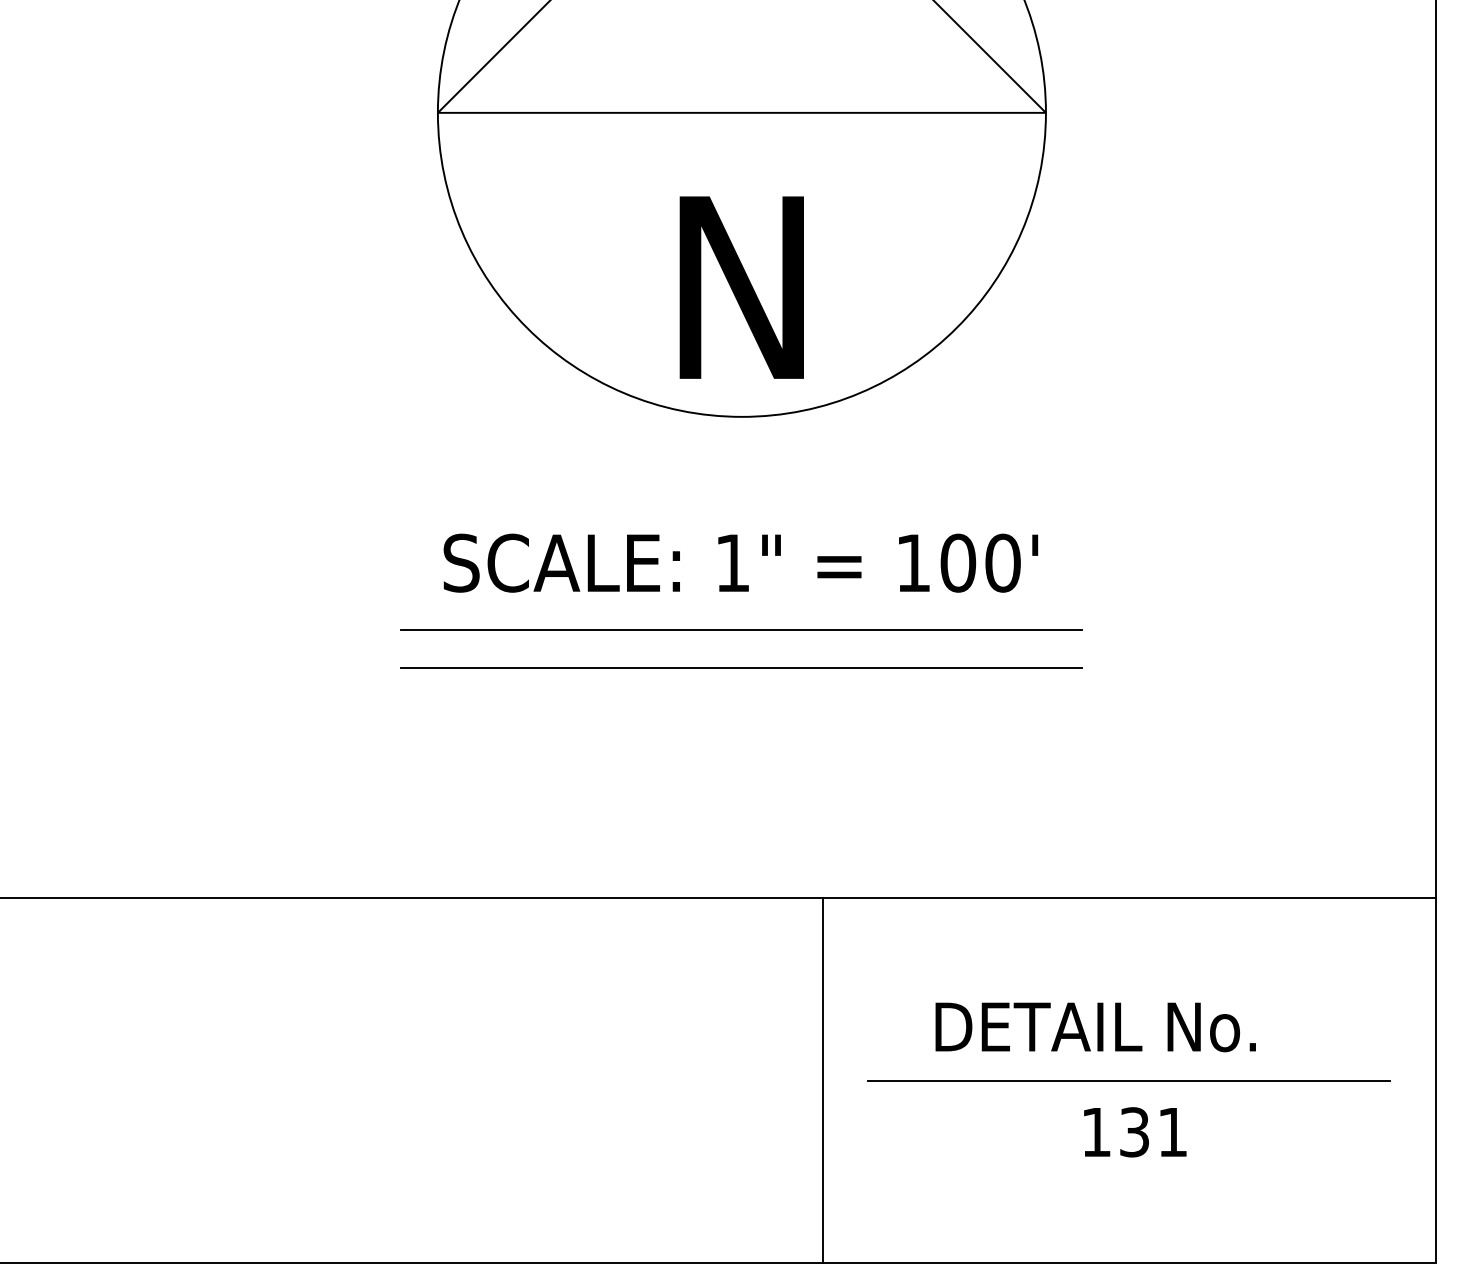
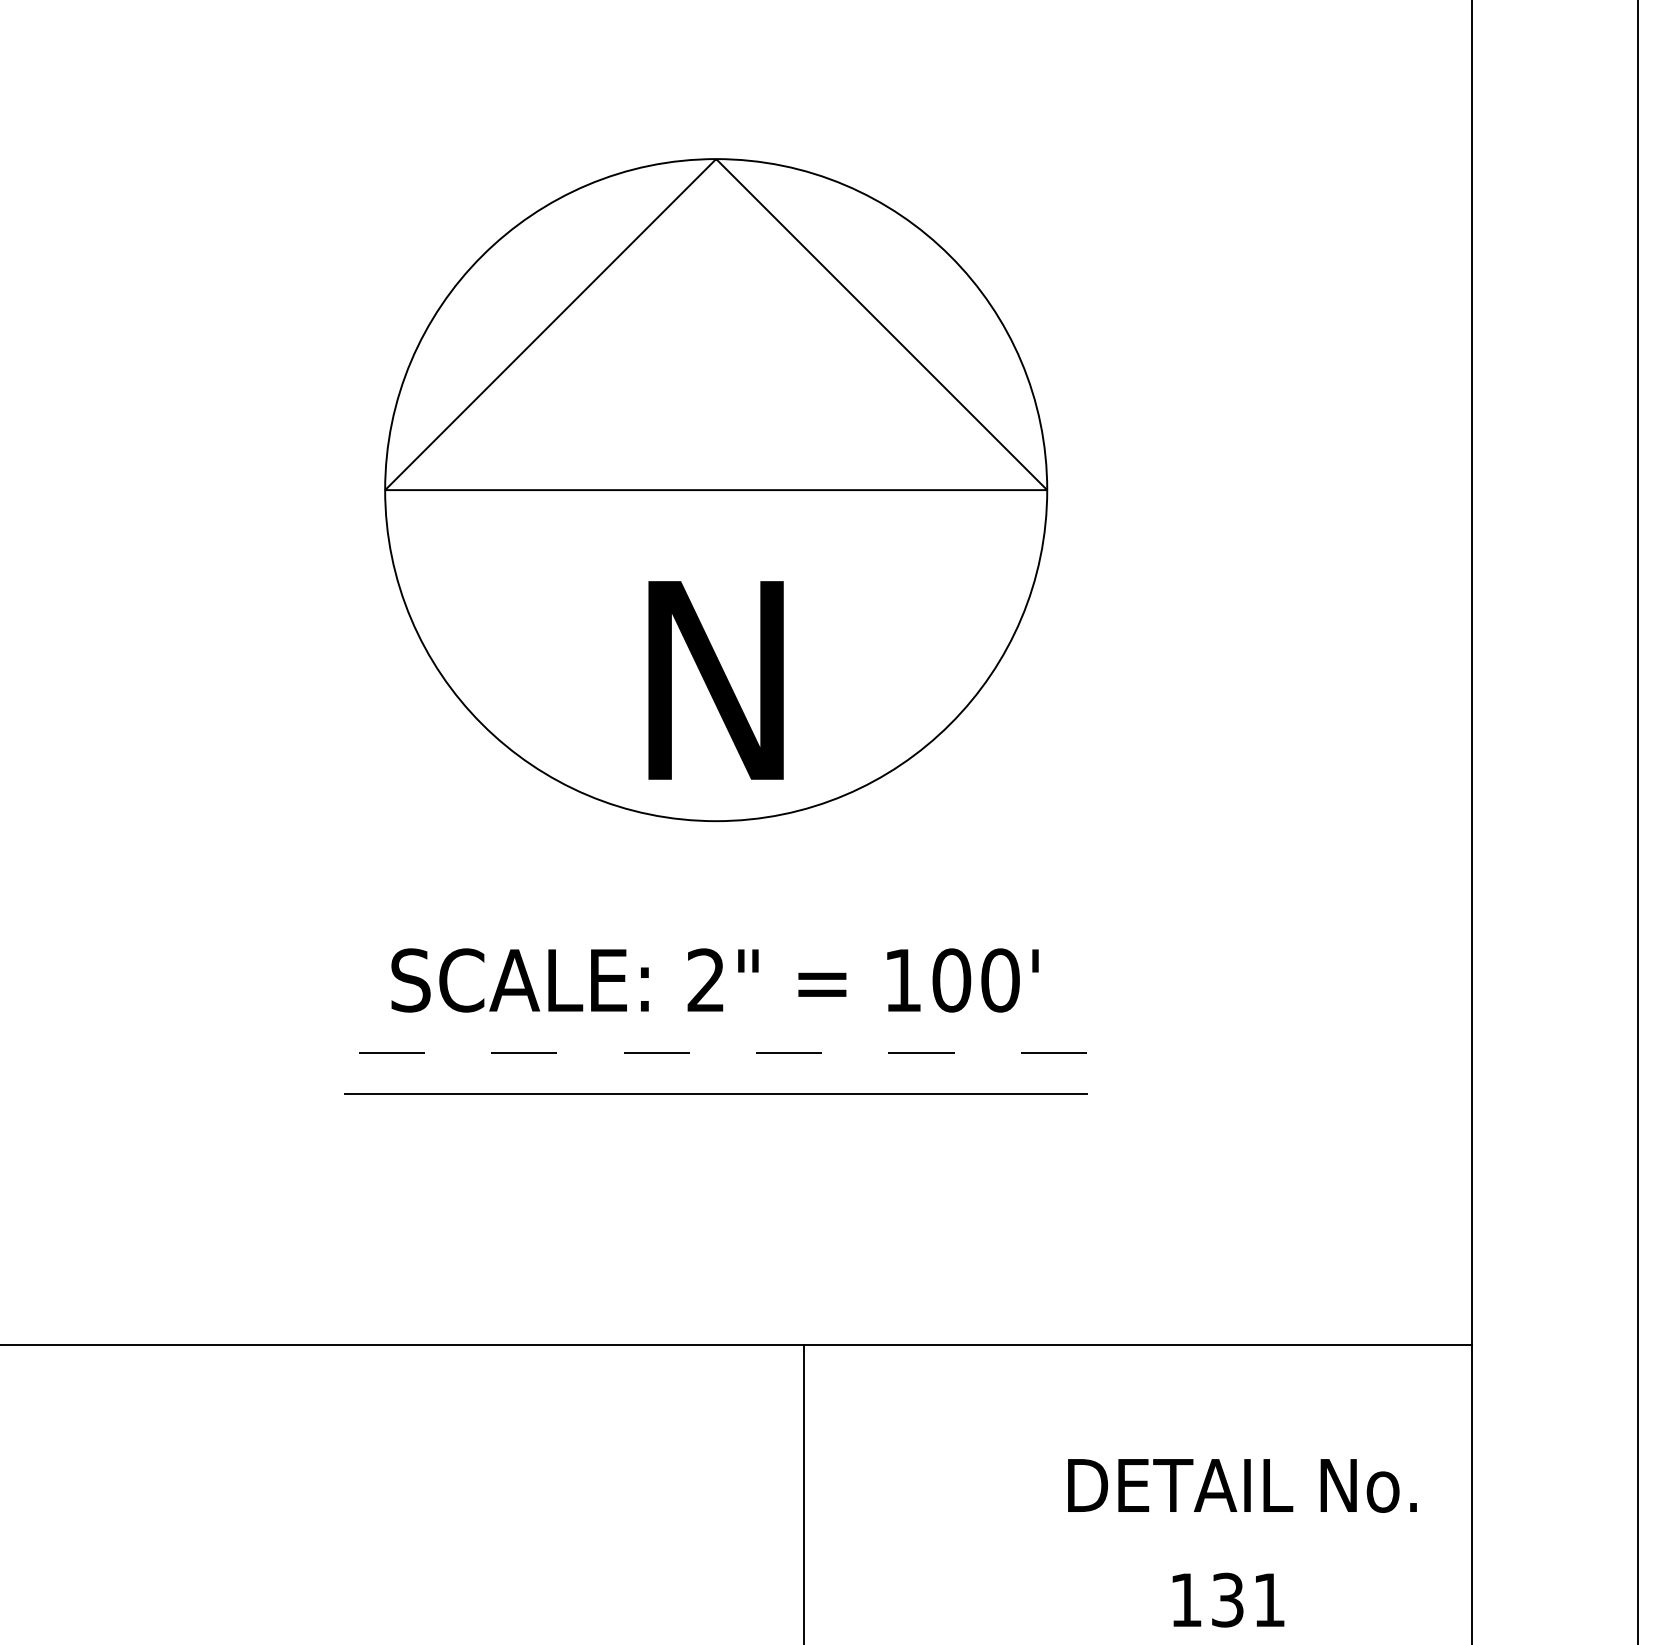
text: (732, 562) -> (705, 979), 1" -> 2"
line: (742, 629) -> (716, 1052), solid -> dashed
text: (1095, 1027) -> (1242, 1485), moved
line: (1128, 1080) -> (1137, 1543), removed
text: (1135, 1131) -> (1228, 1599), moved

